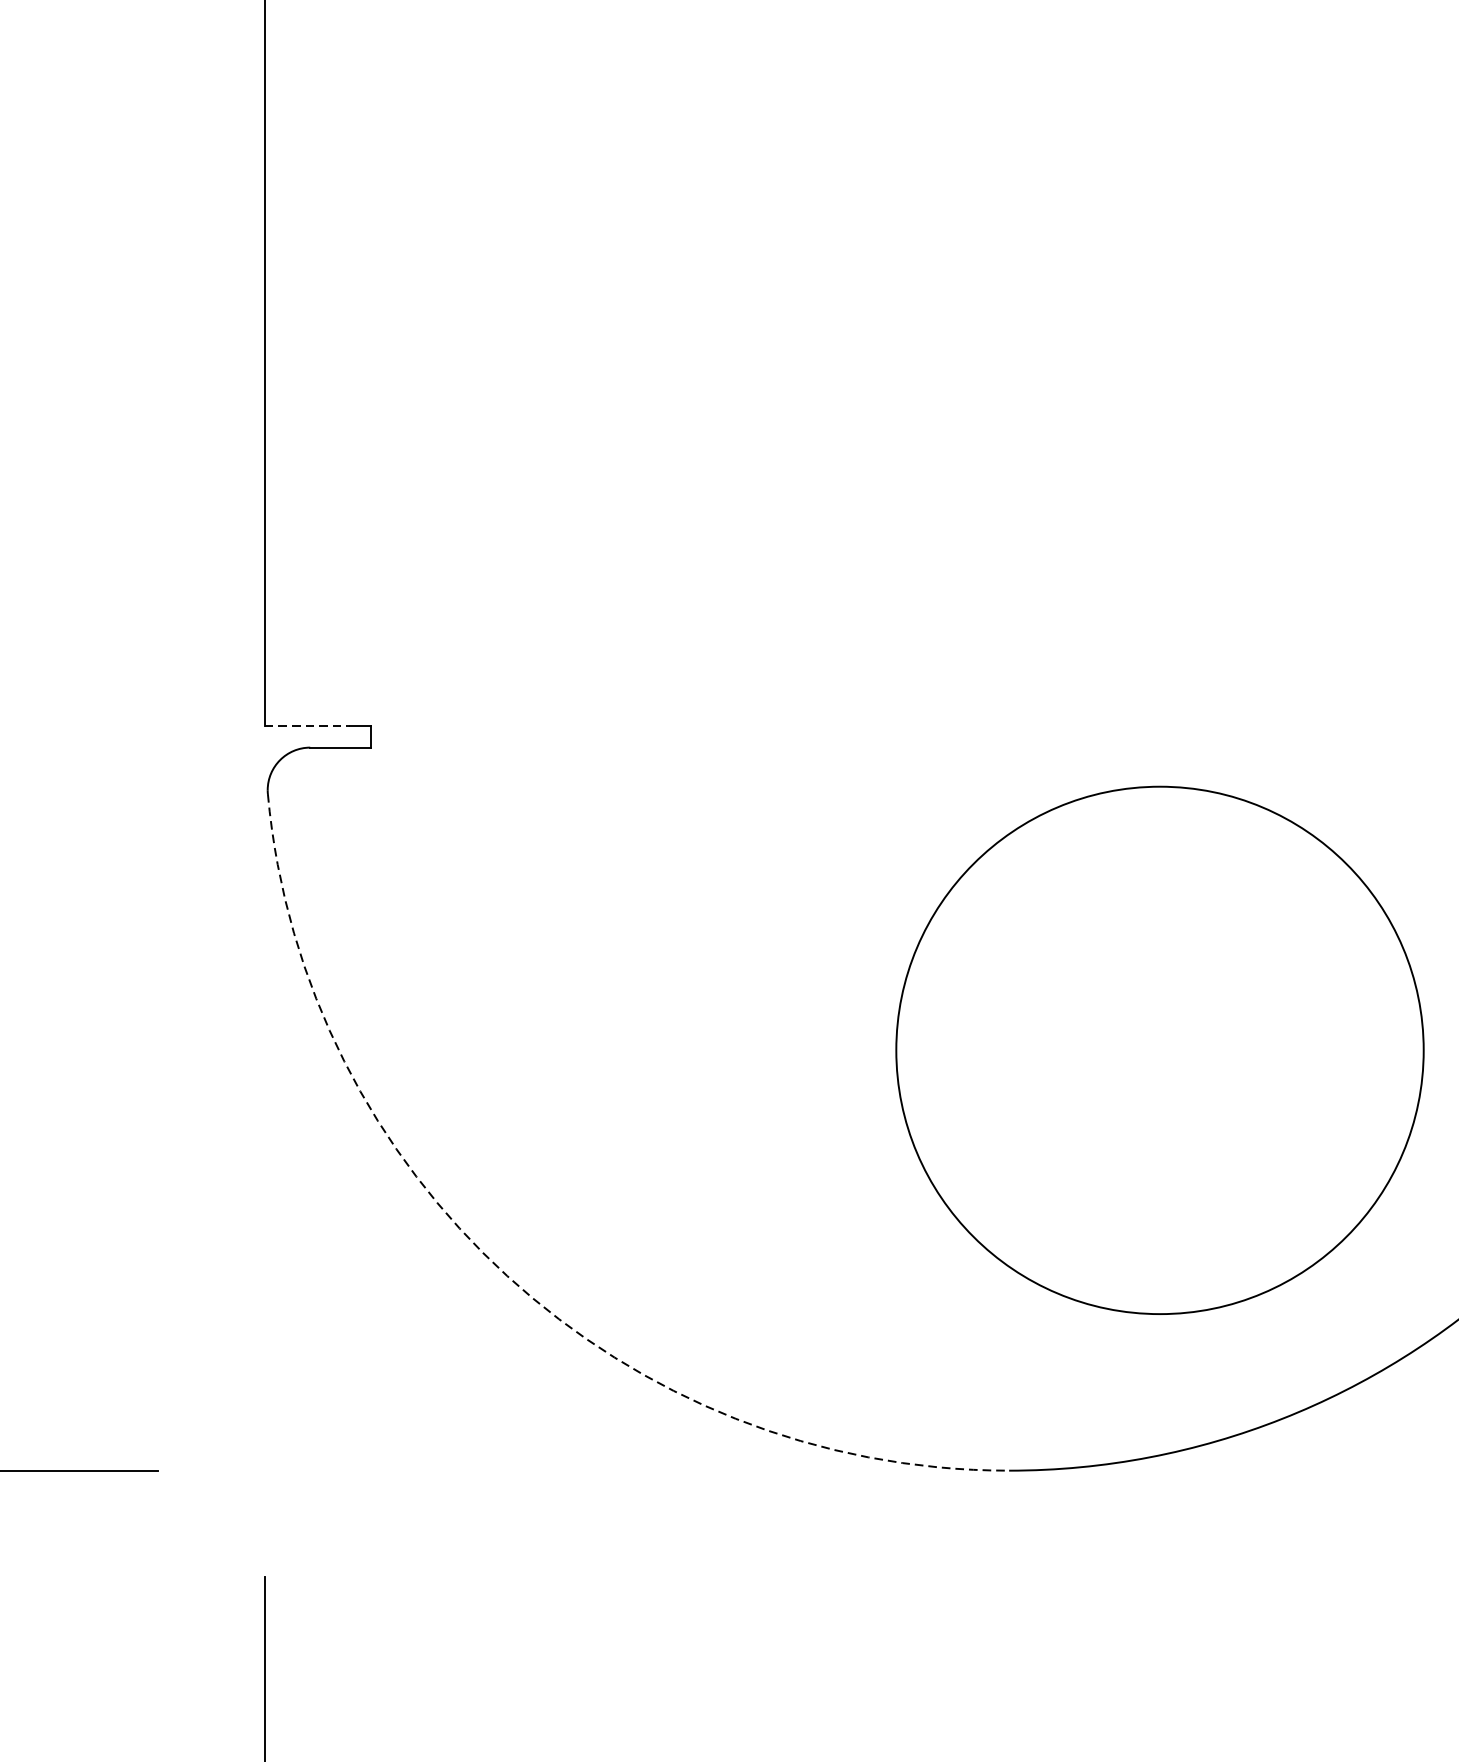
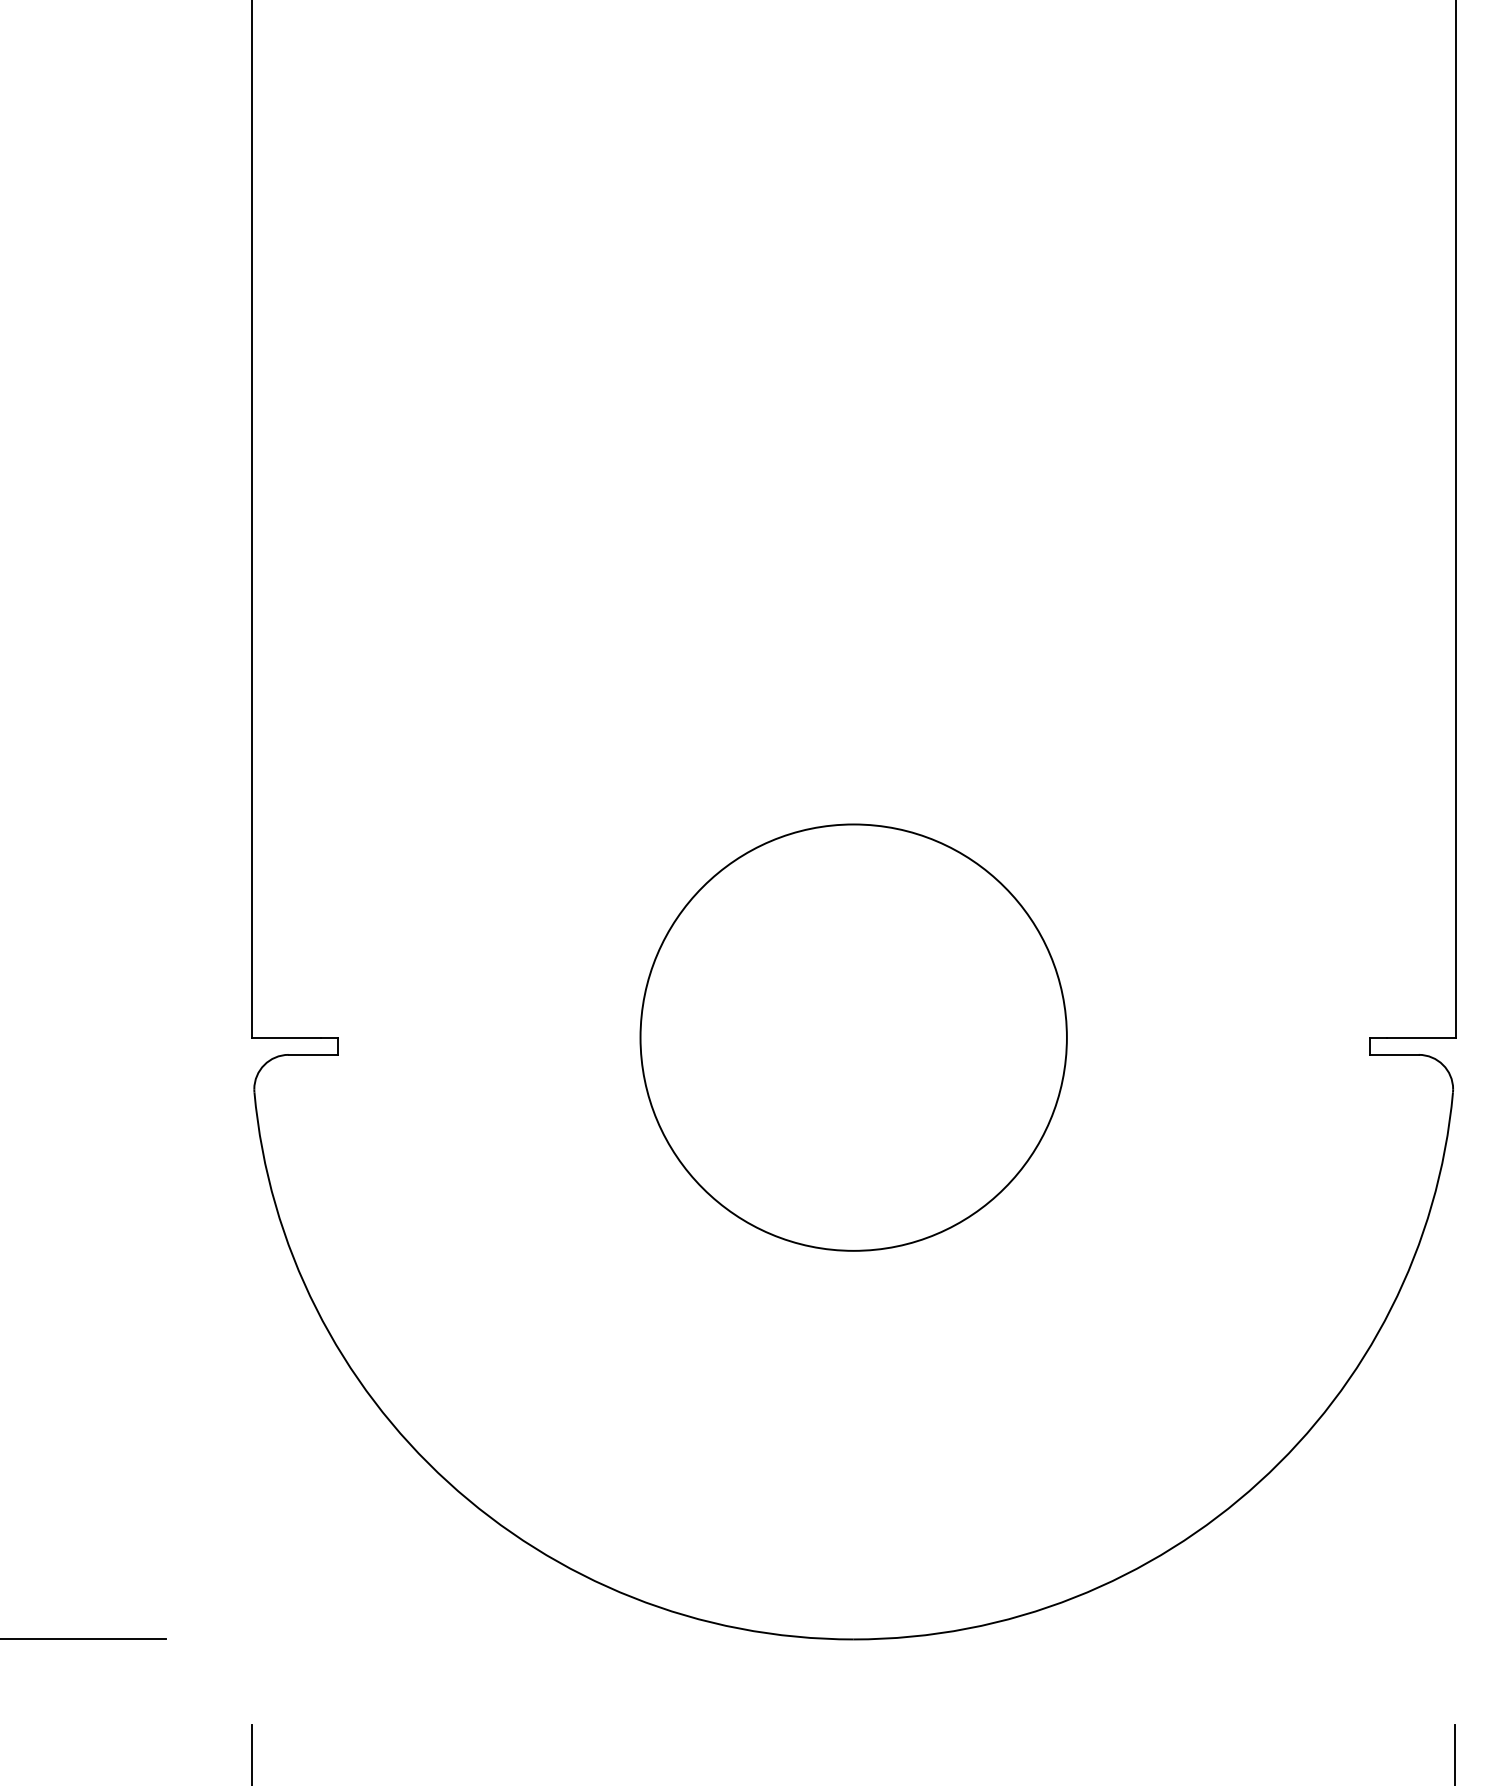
line: (307, 726) -> (286, 1037), dashed -> solid
circle: (1159, 1050) -> (853, 1037), moved
arc: (507, 1276) -> (448, 1482), dashed -> solid

